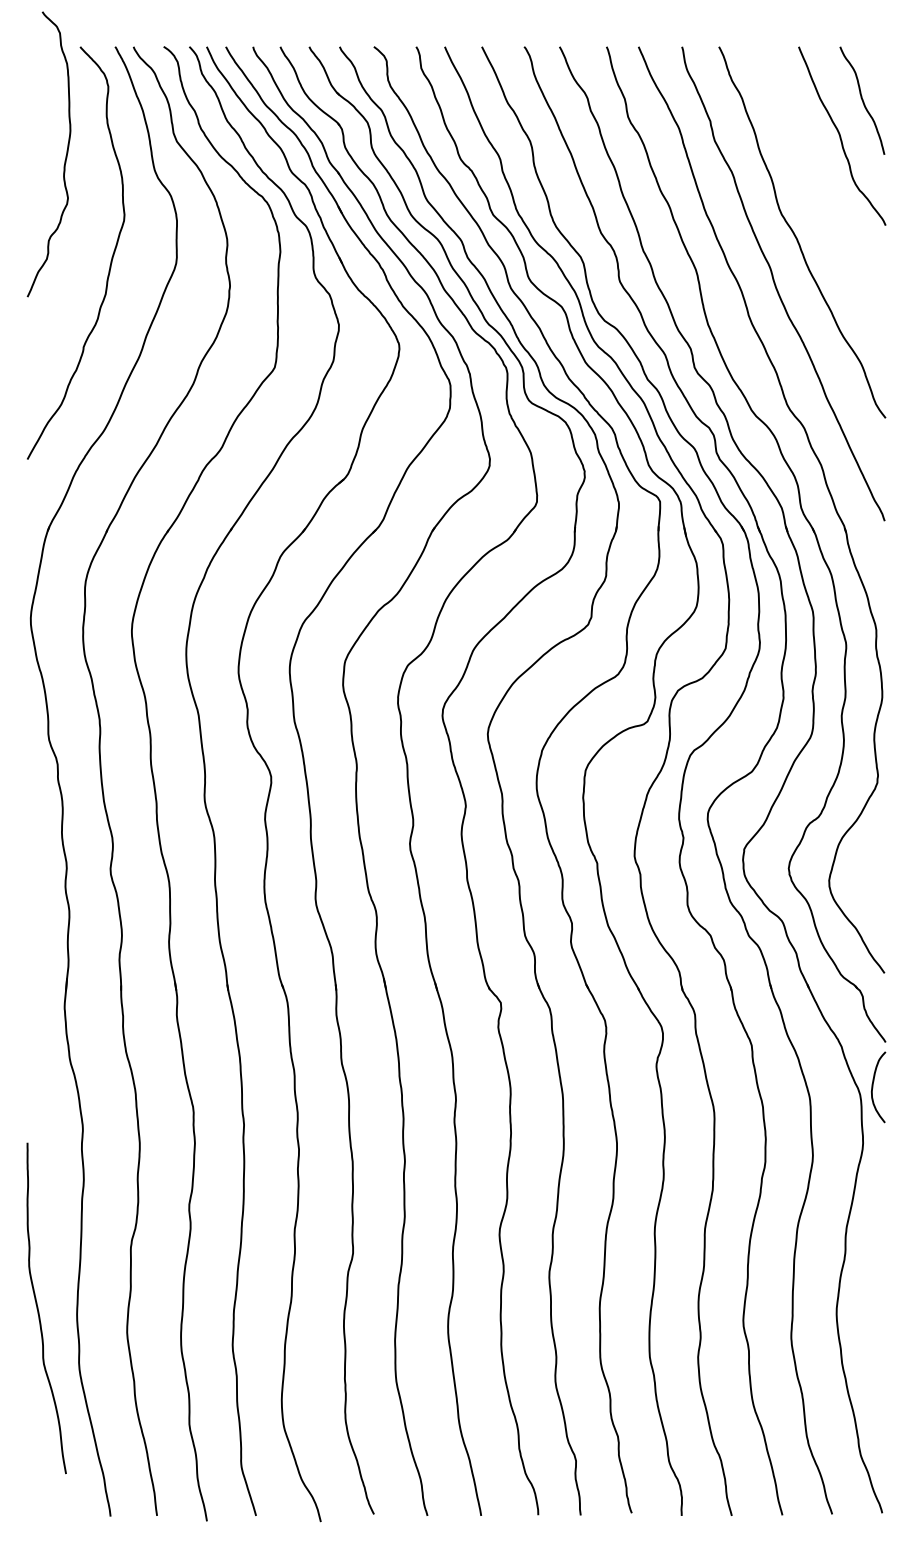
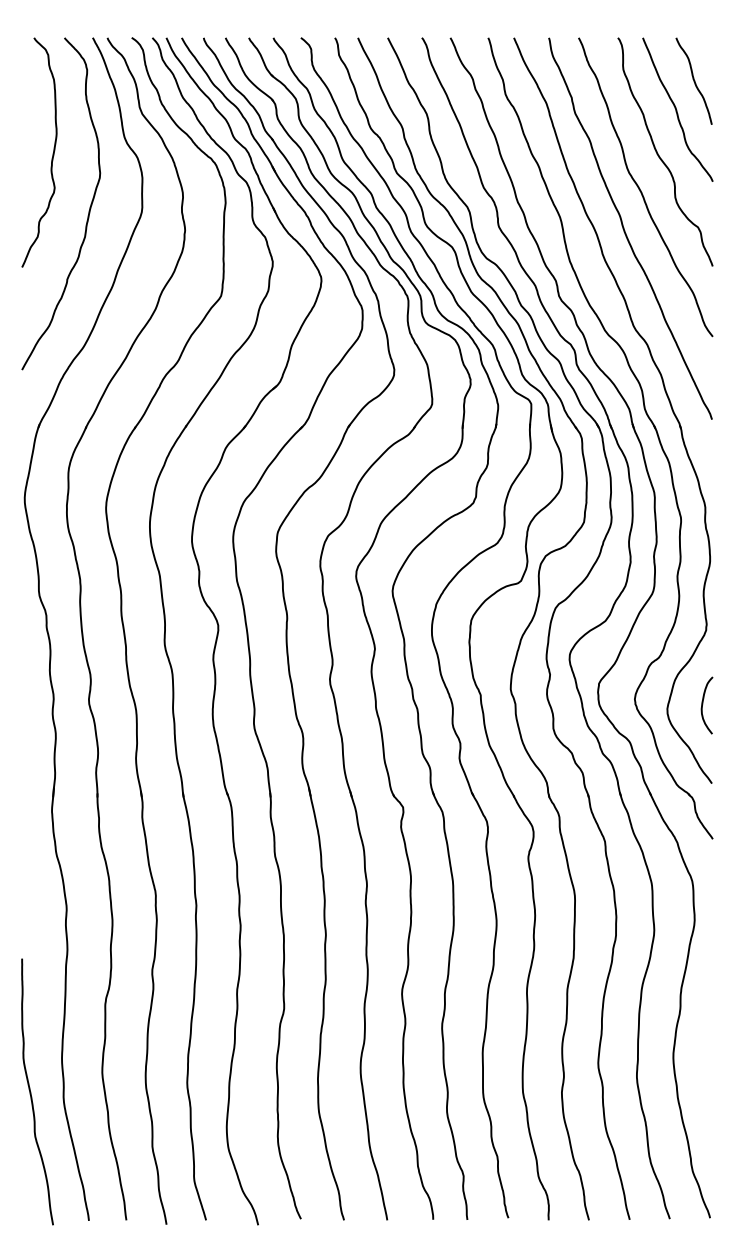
curve: (65, 155) -> (52, 153), moved
curve: (820, 194) -> (660, 156), added
curve: (873, 1087) -> (703, 705), moved
curve: (39, 1311) -> (31, 1094), moved

